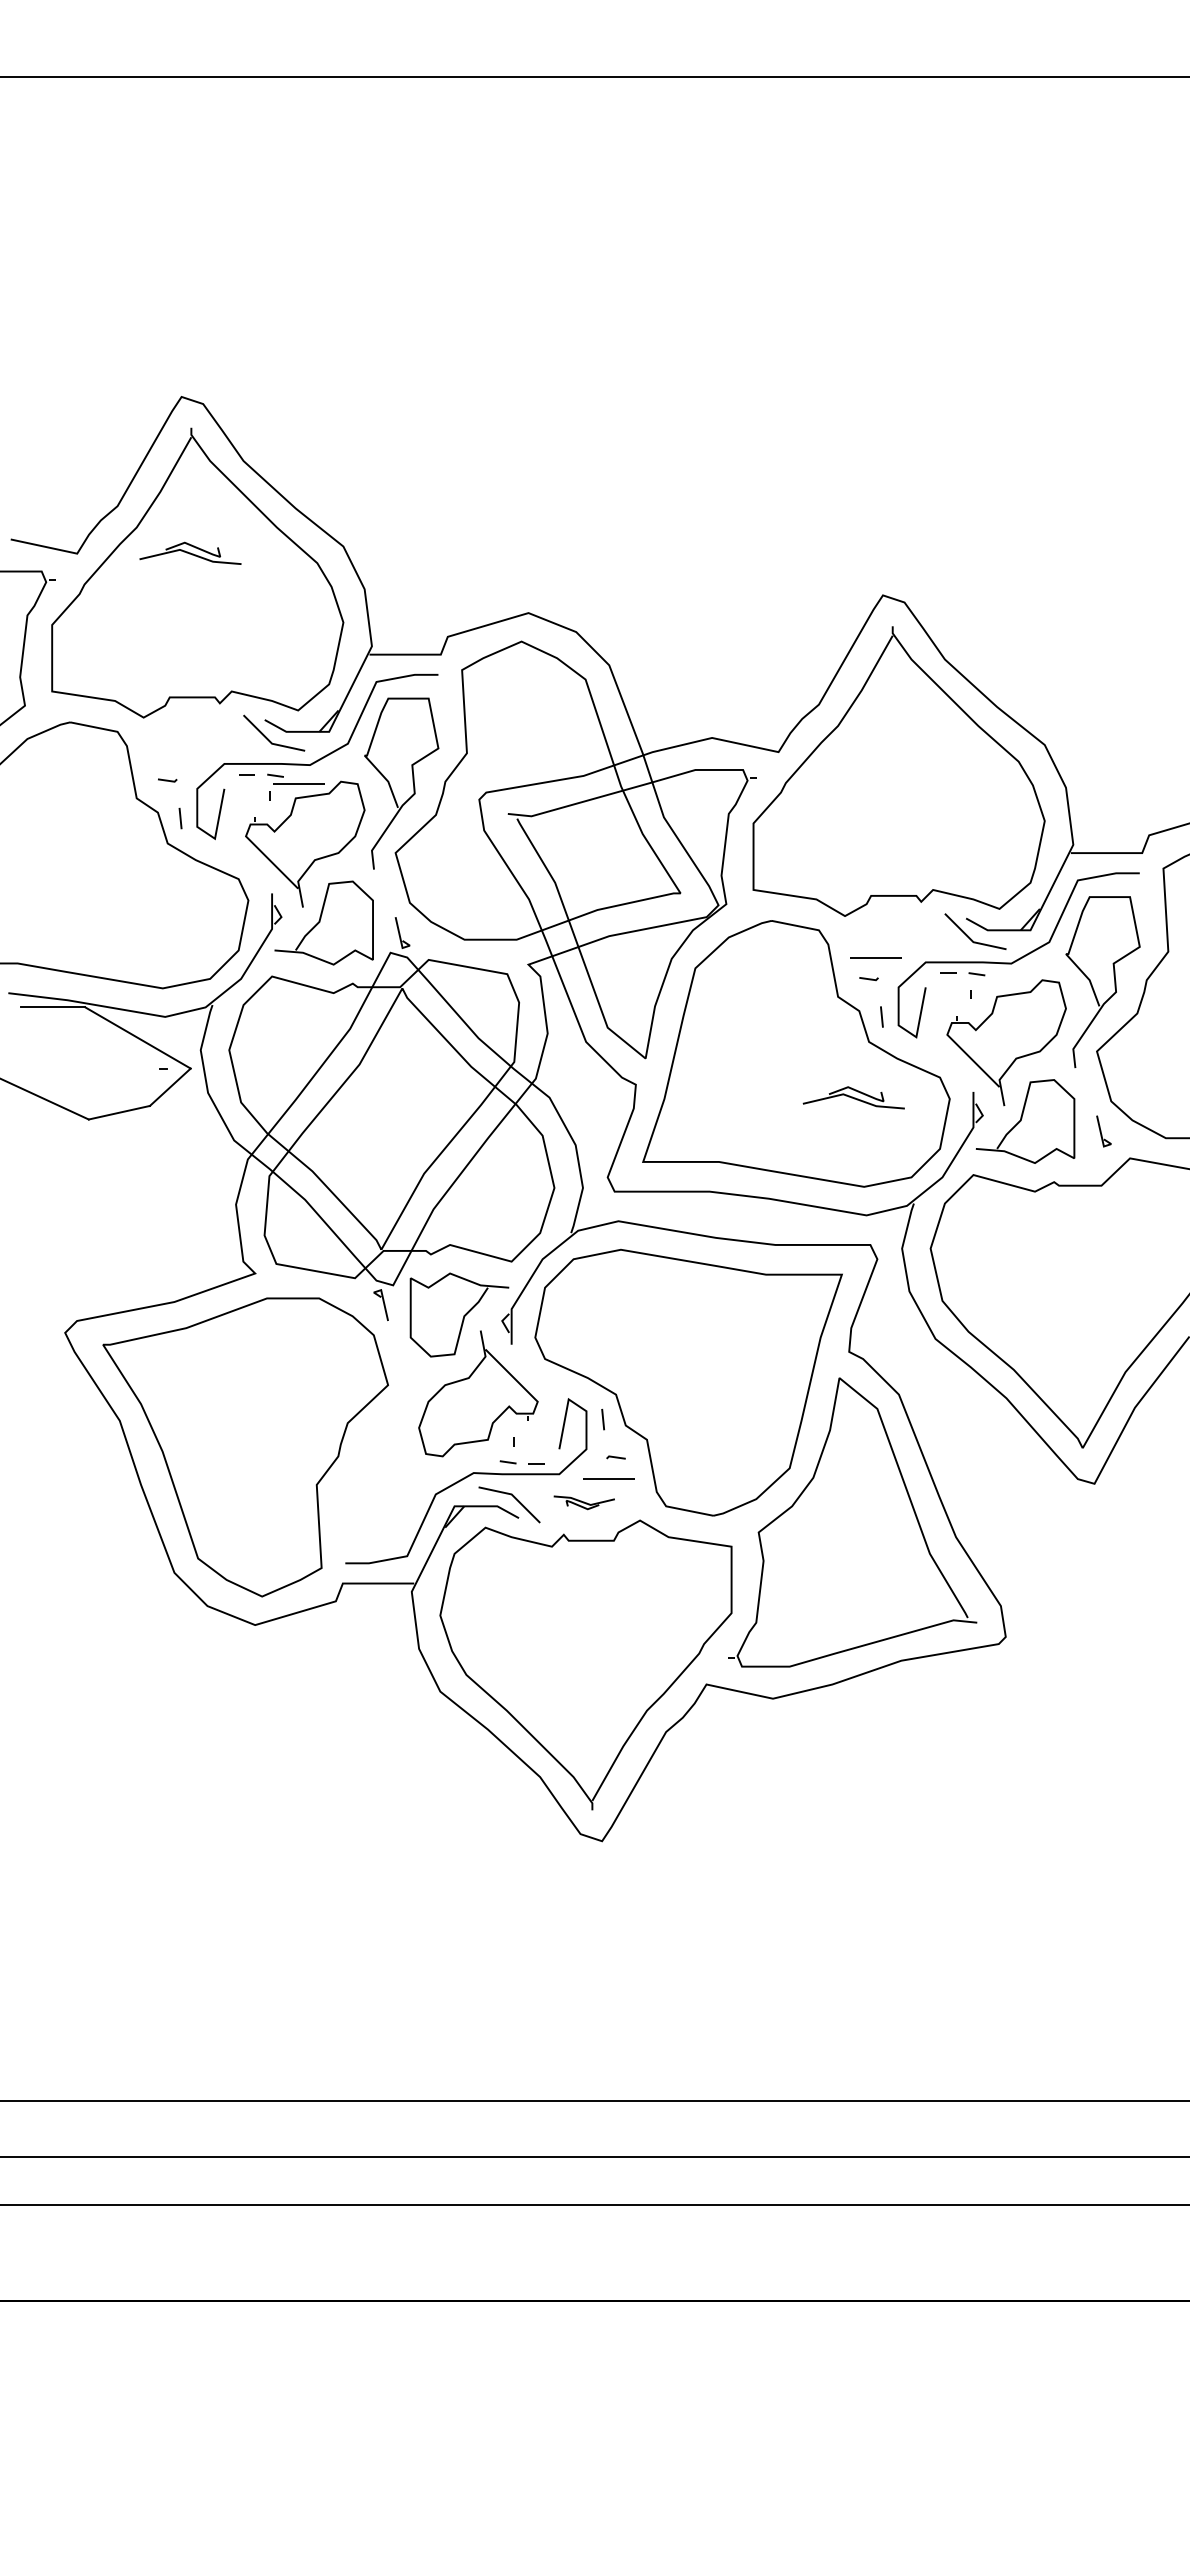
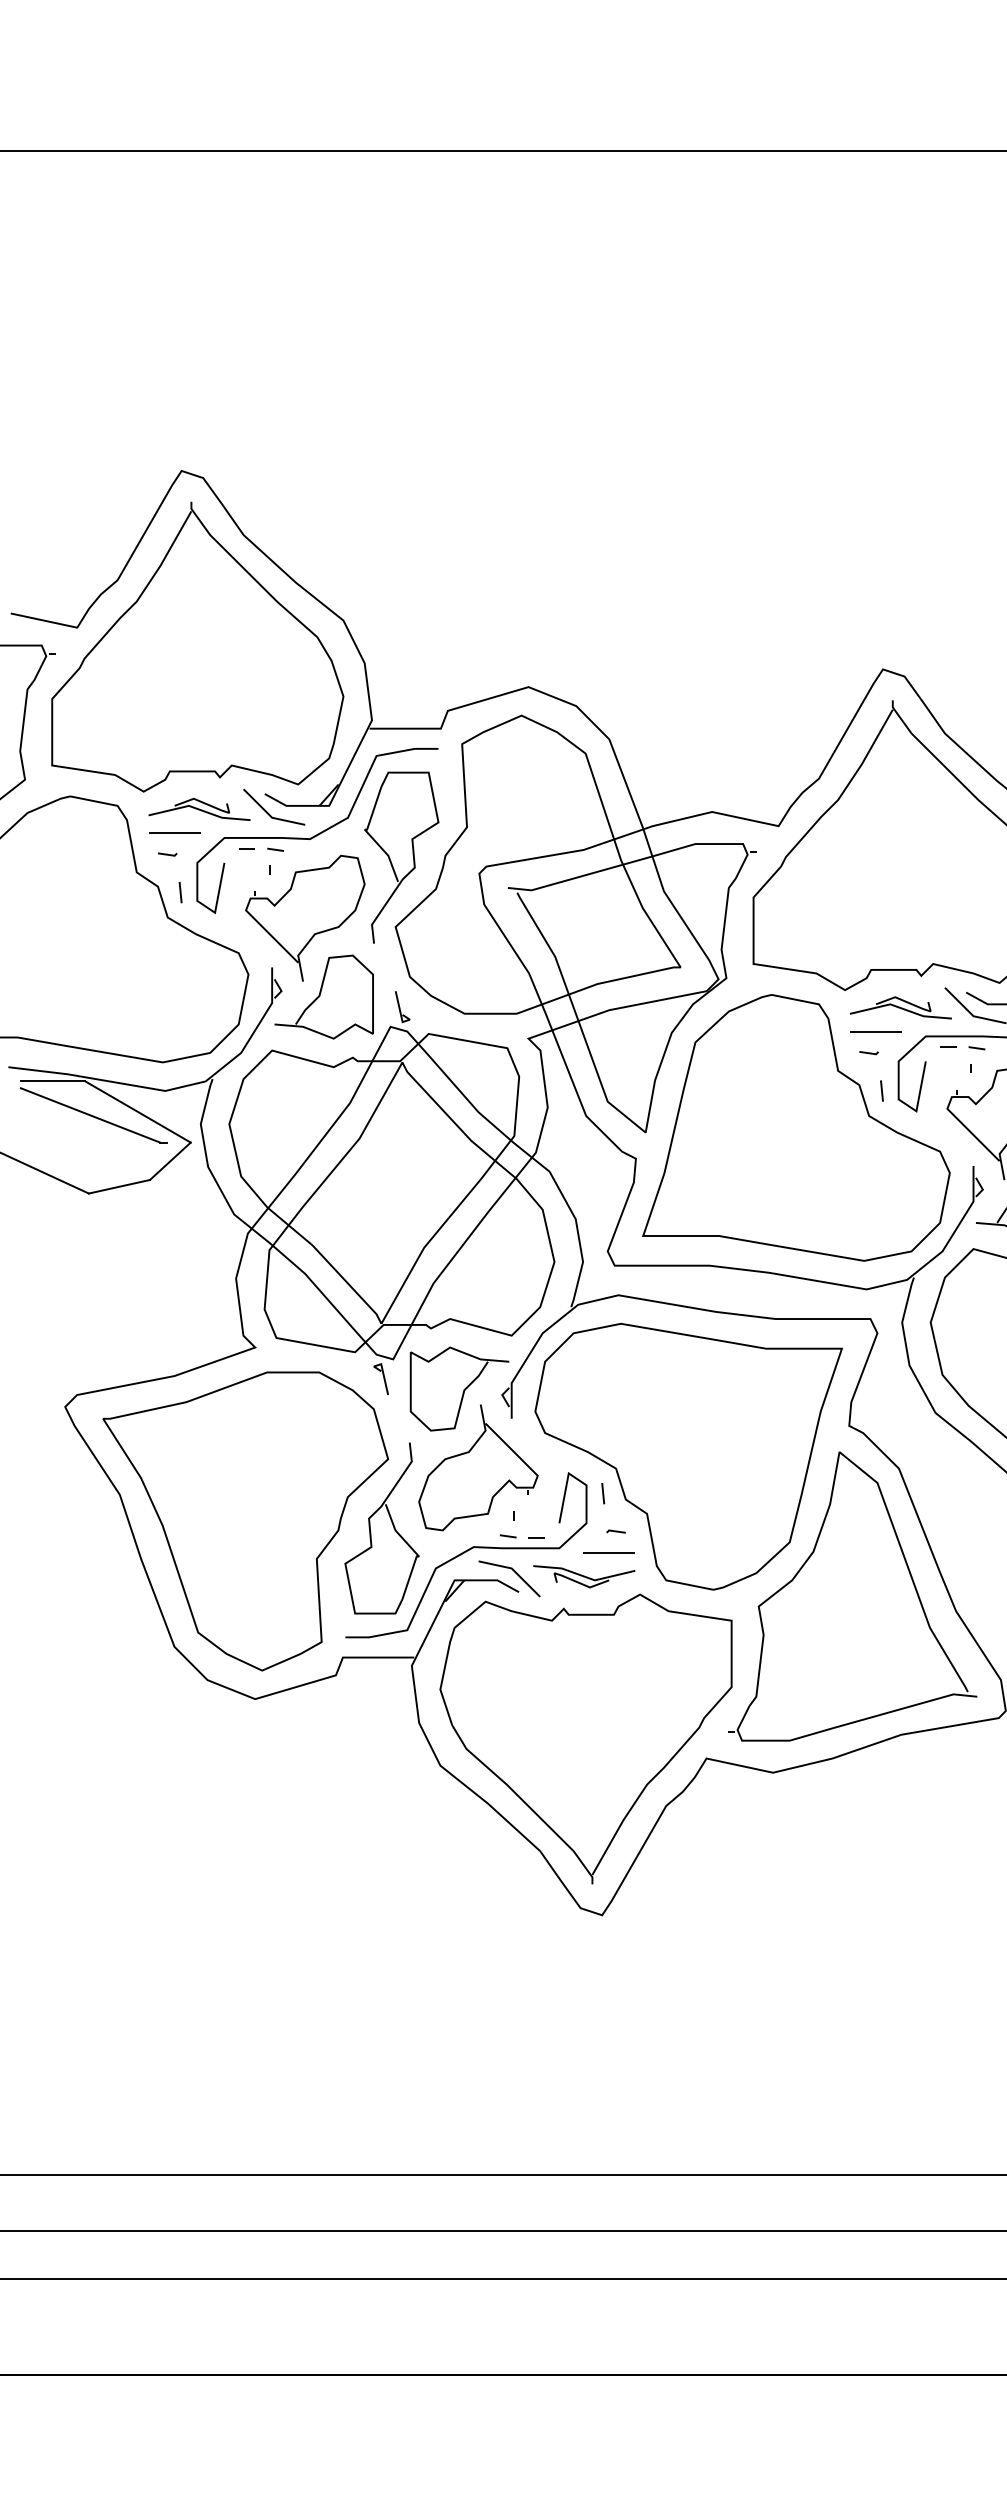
part: (190, 552) -> (199, 808), moved
line: (298, 783) -> (174, 832), moved
line: (90, 1041) -> (90, 1115), added
part: (853, 1097) -> (900, 1007), moved
curve: (371, 1458) -> (371, 1532), added
part: (584, 1502) -> (584, 1576), size x1.67

